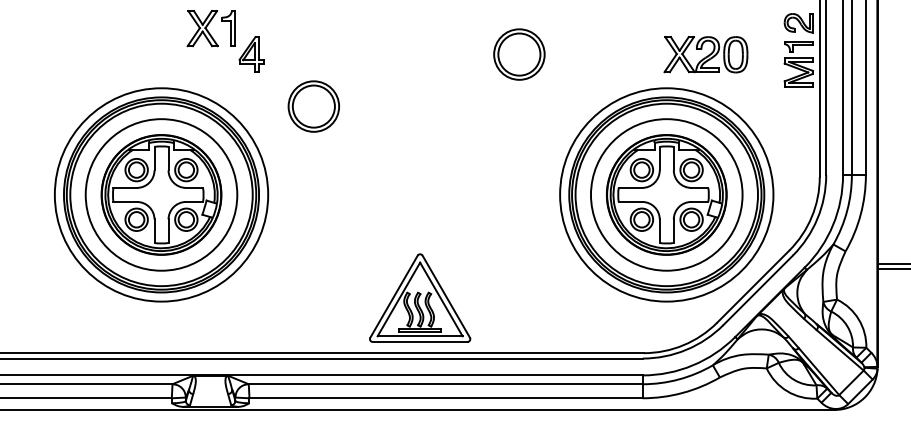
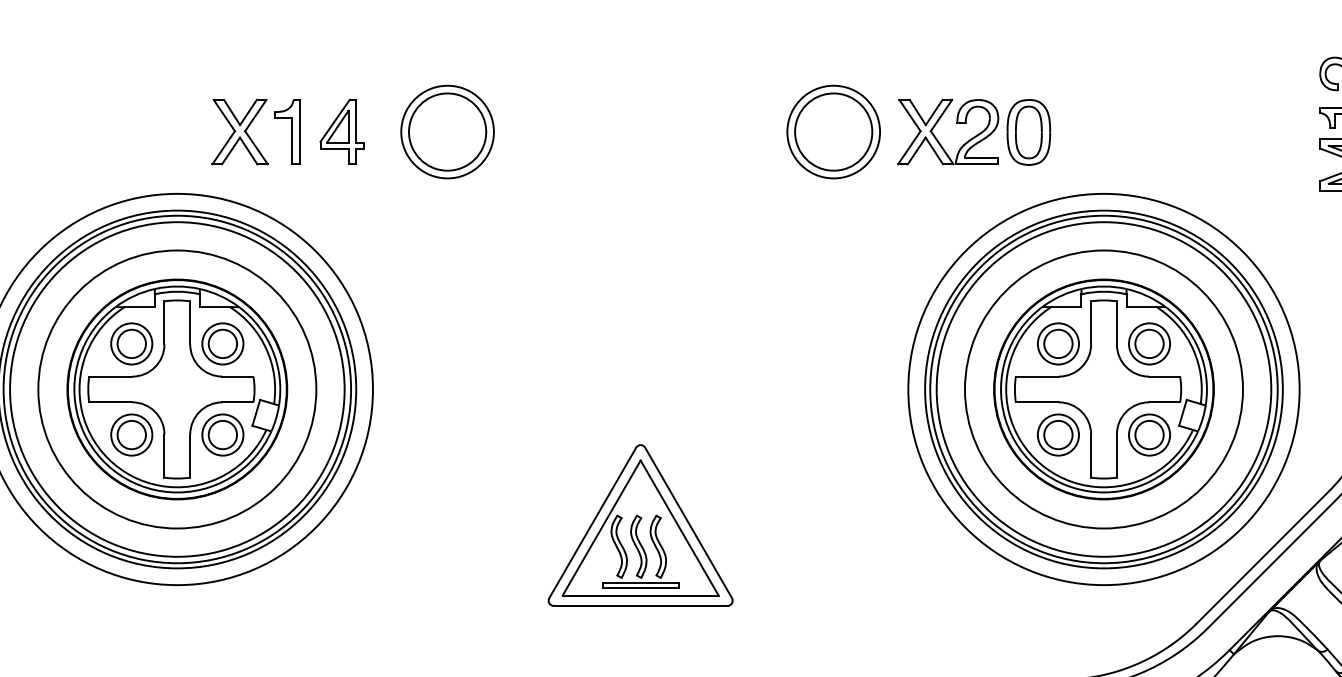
part: (210, 28) -> (254, 131), moved
part: (705, 54) -> (973, 131), moved
part: (313, 106) -> (446, 131), moved
part: (420, 297) -> (641, 524), moved

